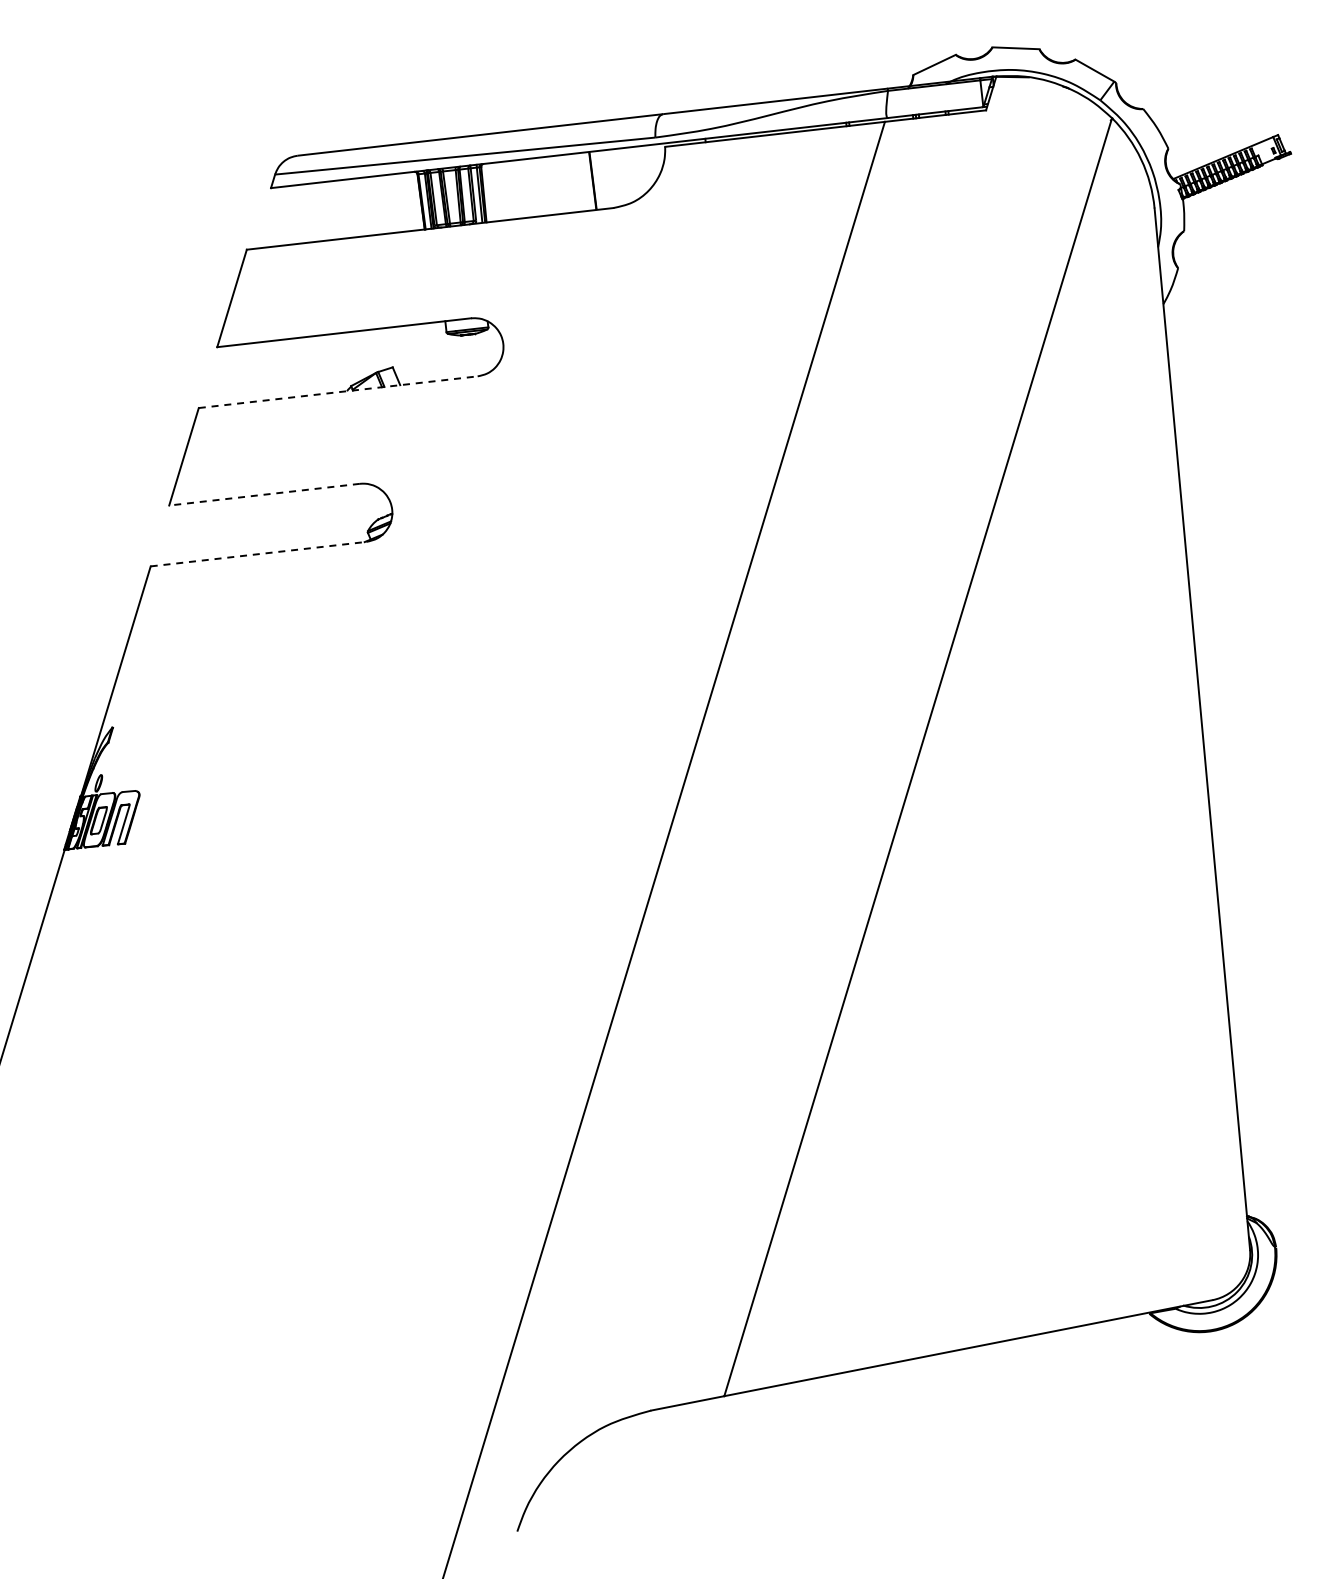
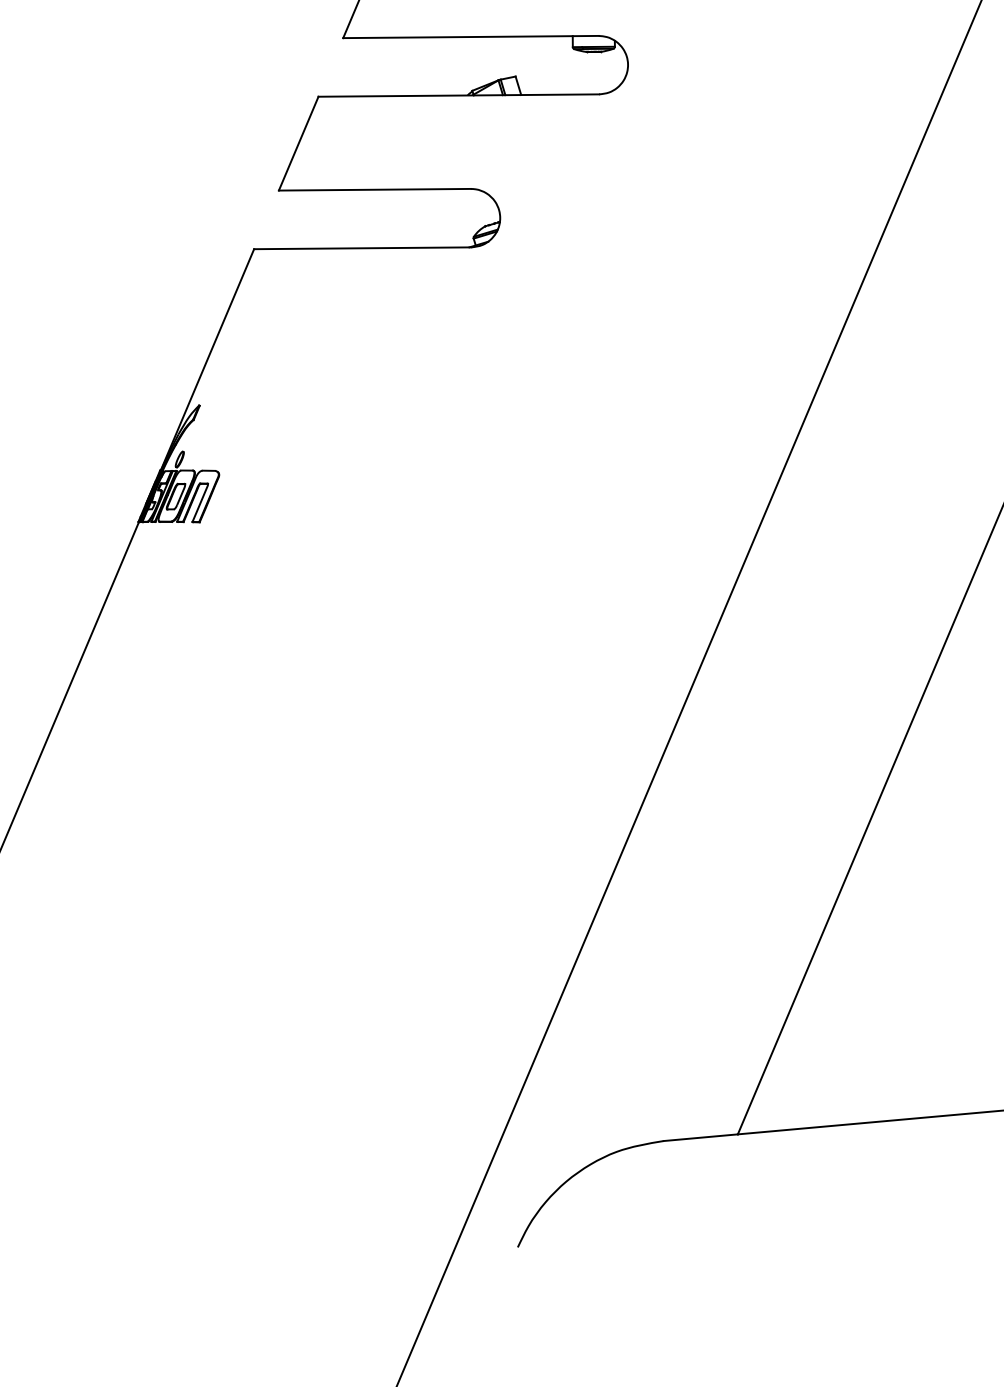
line: (338, 392) -> (459, 95), dashed -> solid
line: (264, 494) -> (374, 189), dashed -> solid
line: (258, 554) -> (362, 248), dashed -> solid

